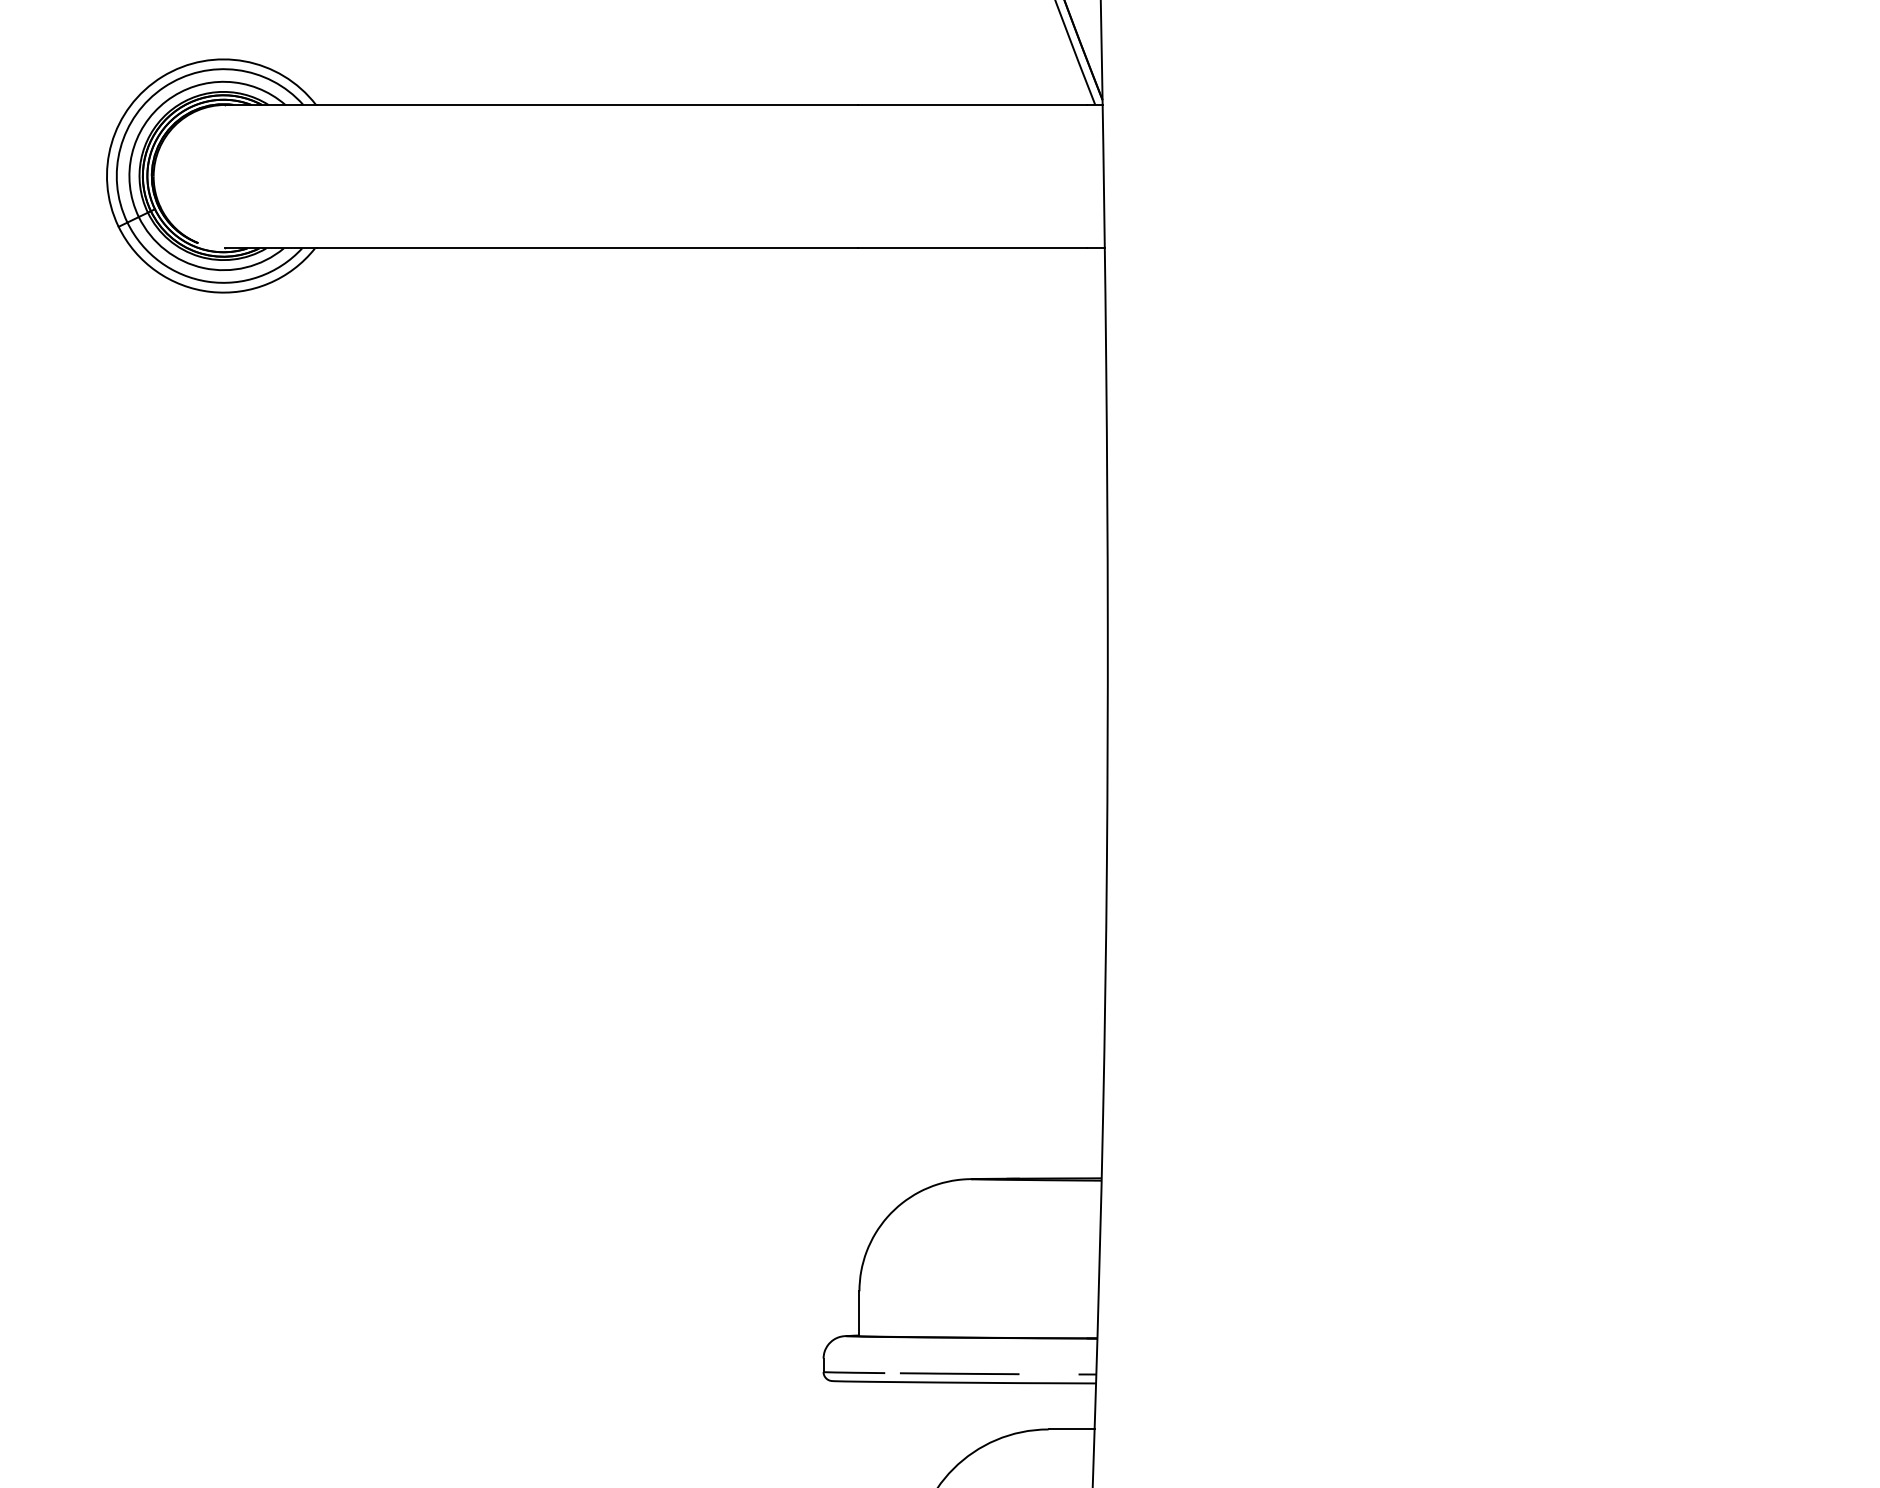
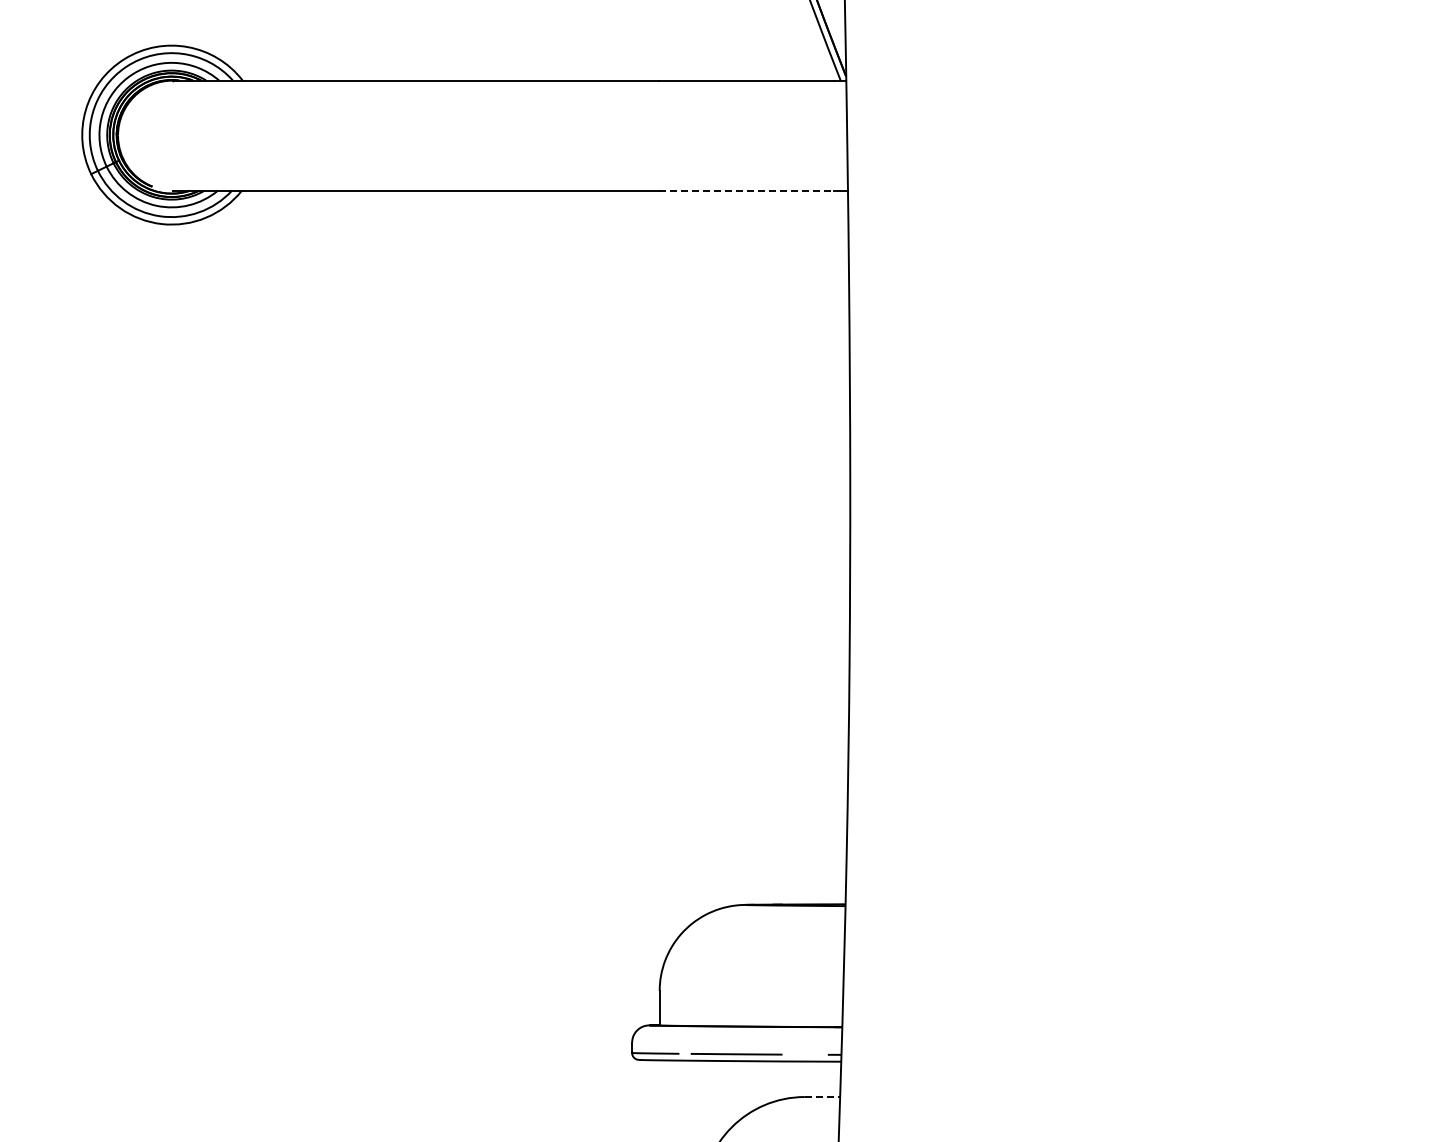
line: (972, 248) -> (746, 190), solid -> dashed
line: (1071, 1430) -> (822, 1097), solid -> dashed

